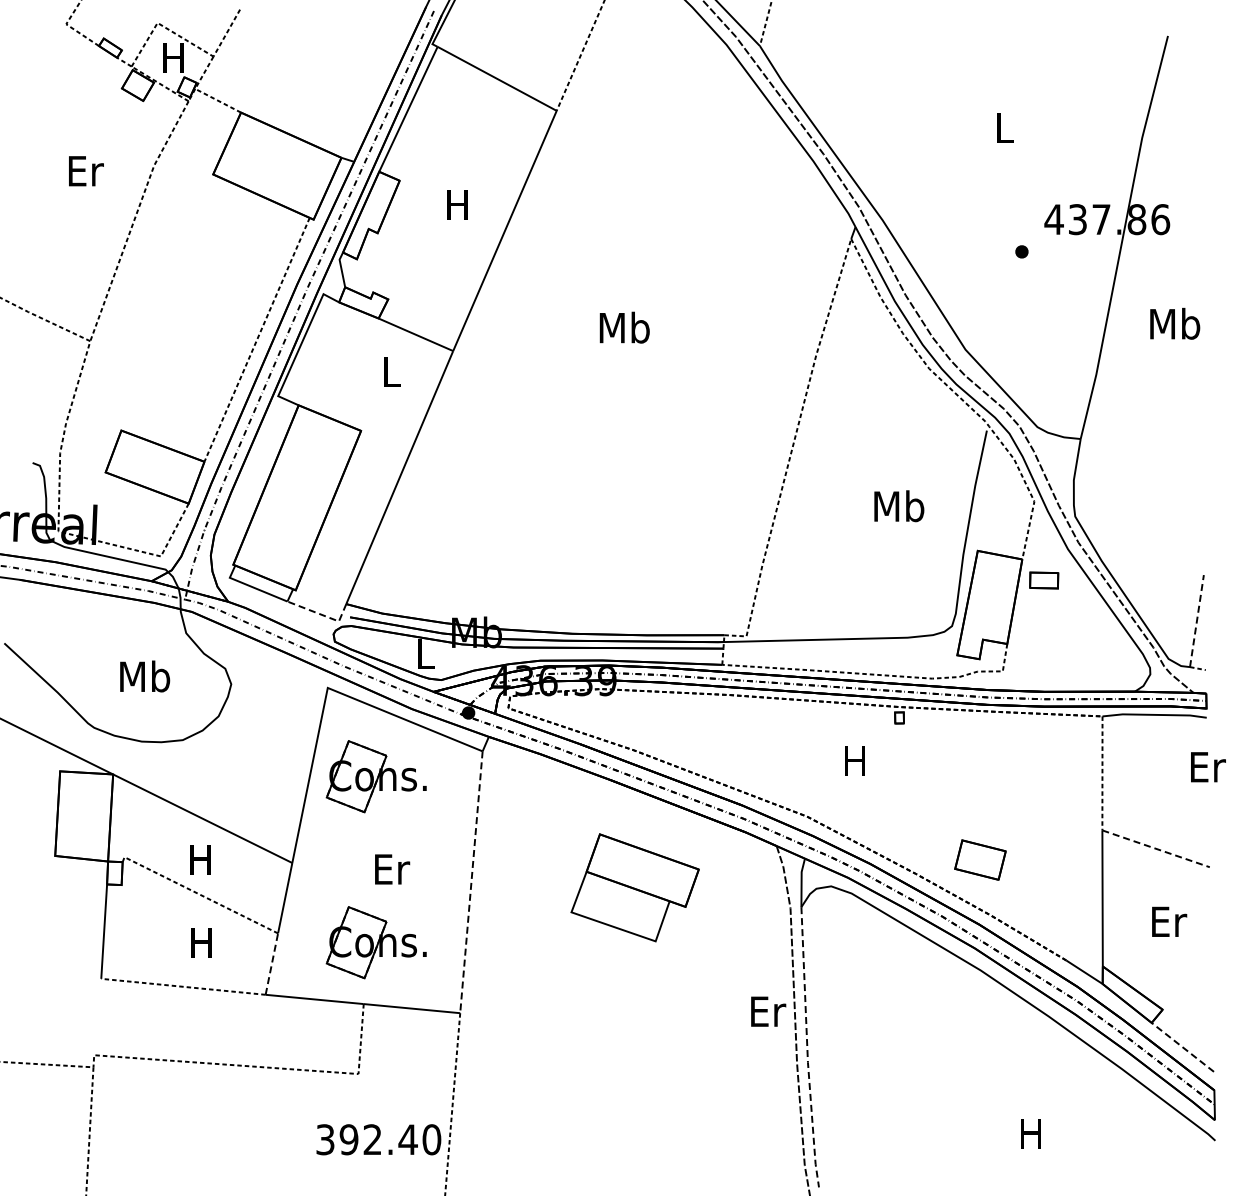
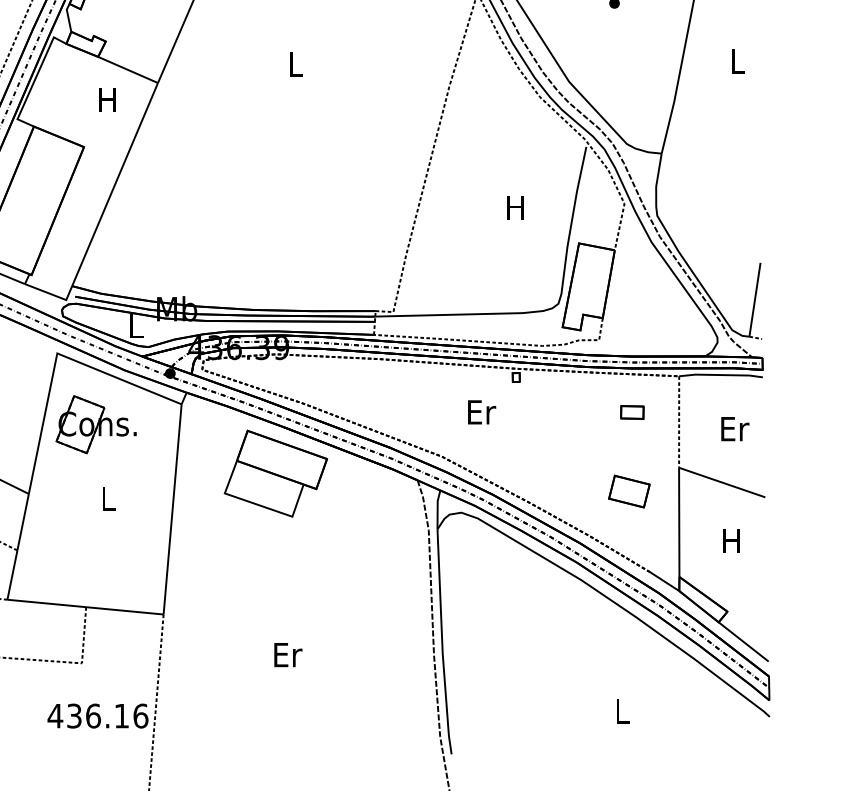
text: (1175, 323) -> (737, 60), Mb -> L
text: (624, 327) -> (295, 64), Mb -> L
text: (390, 371) -> (107, 99), L -> H
text: (899, 506) -> (516, 207), Mb -> H
part: (1044, 580) -> (632, 412), moved
line: (322, 615) -> (53, 295), dashed -> solid
line: (1196, 621) -> (754, 300), dashed -> solid
text: (856, 761) -> (481, 412), H -> Er
text: (1208, 767) -> (735, 429), moved
line: (1156, 848) -> (722, 482), dashed -> solid
part: (980, 859) -> (629, 491), moved
text: (392, 869) -> (109, 499), Er -> L
line: (471, 882) -> (172, 509), dashed -> solid
part: (634, 887) -> (275, 473), moved
text: (1169, 921) -> (732, 540), Er -> H
part: (375, 942) -> (95, 557), removed
line: (271, 963) -> (12, 574), dashed -> solid
text: (768, 1011) -> (288, 654), moved
line: (1182, 1047) -> (743, 642), dashed -> solid
line: (807, 1048) -> (442, 642), dashed -> solid
text: (1030, 1133) -> (621, 711), H -> L
text: (378, 1139) -> (98, 715), 392.40 -> 436.16

